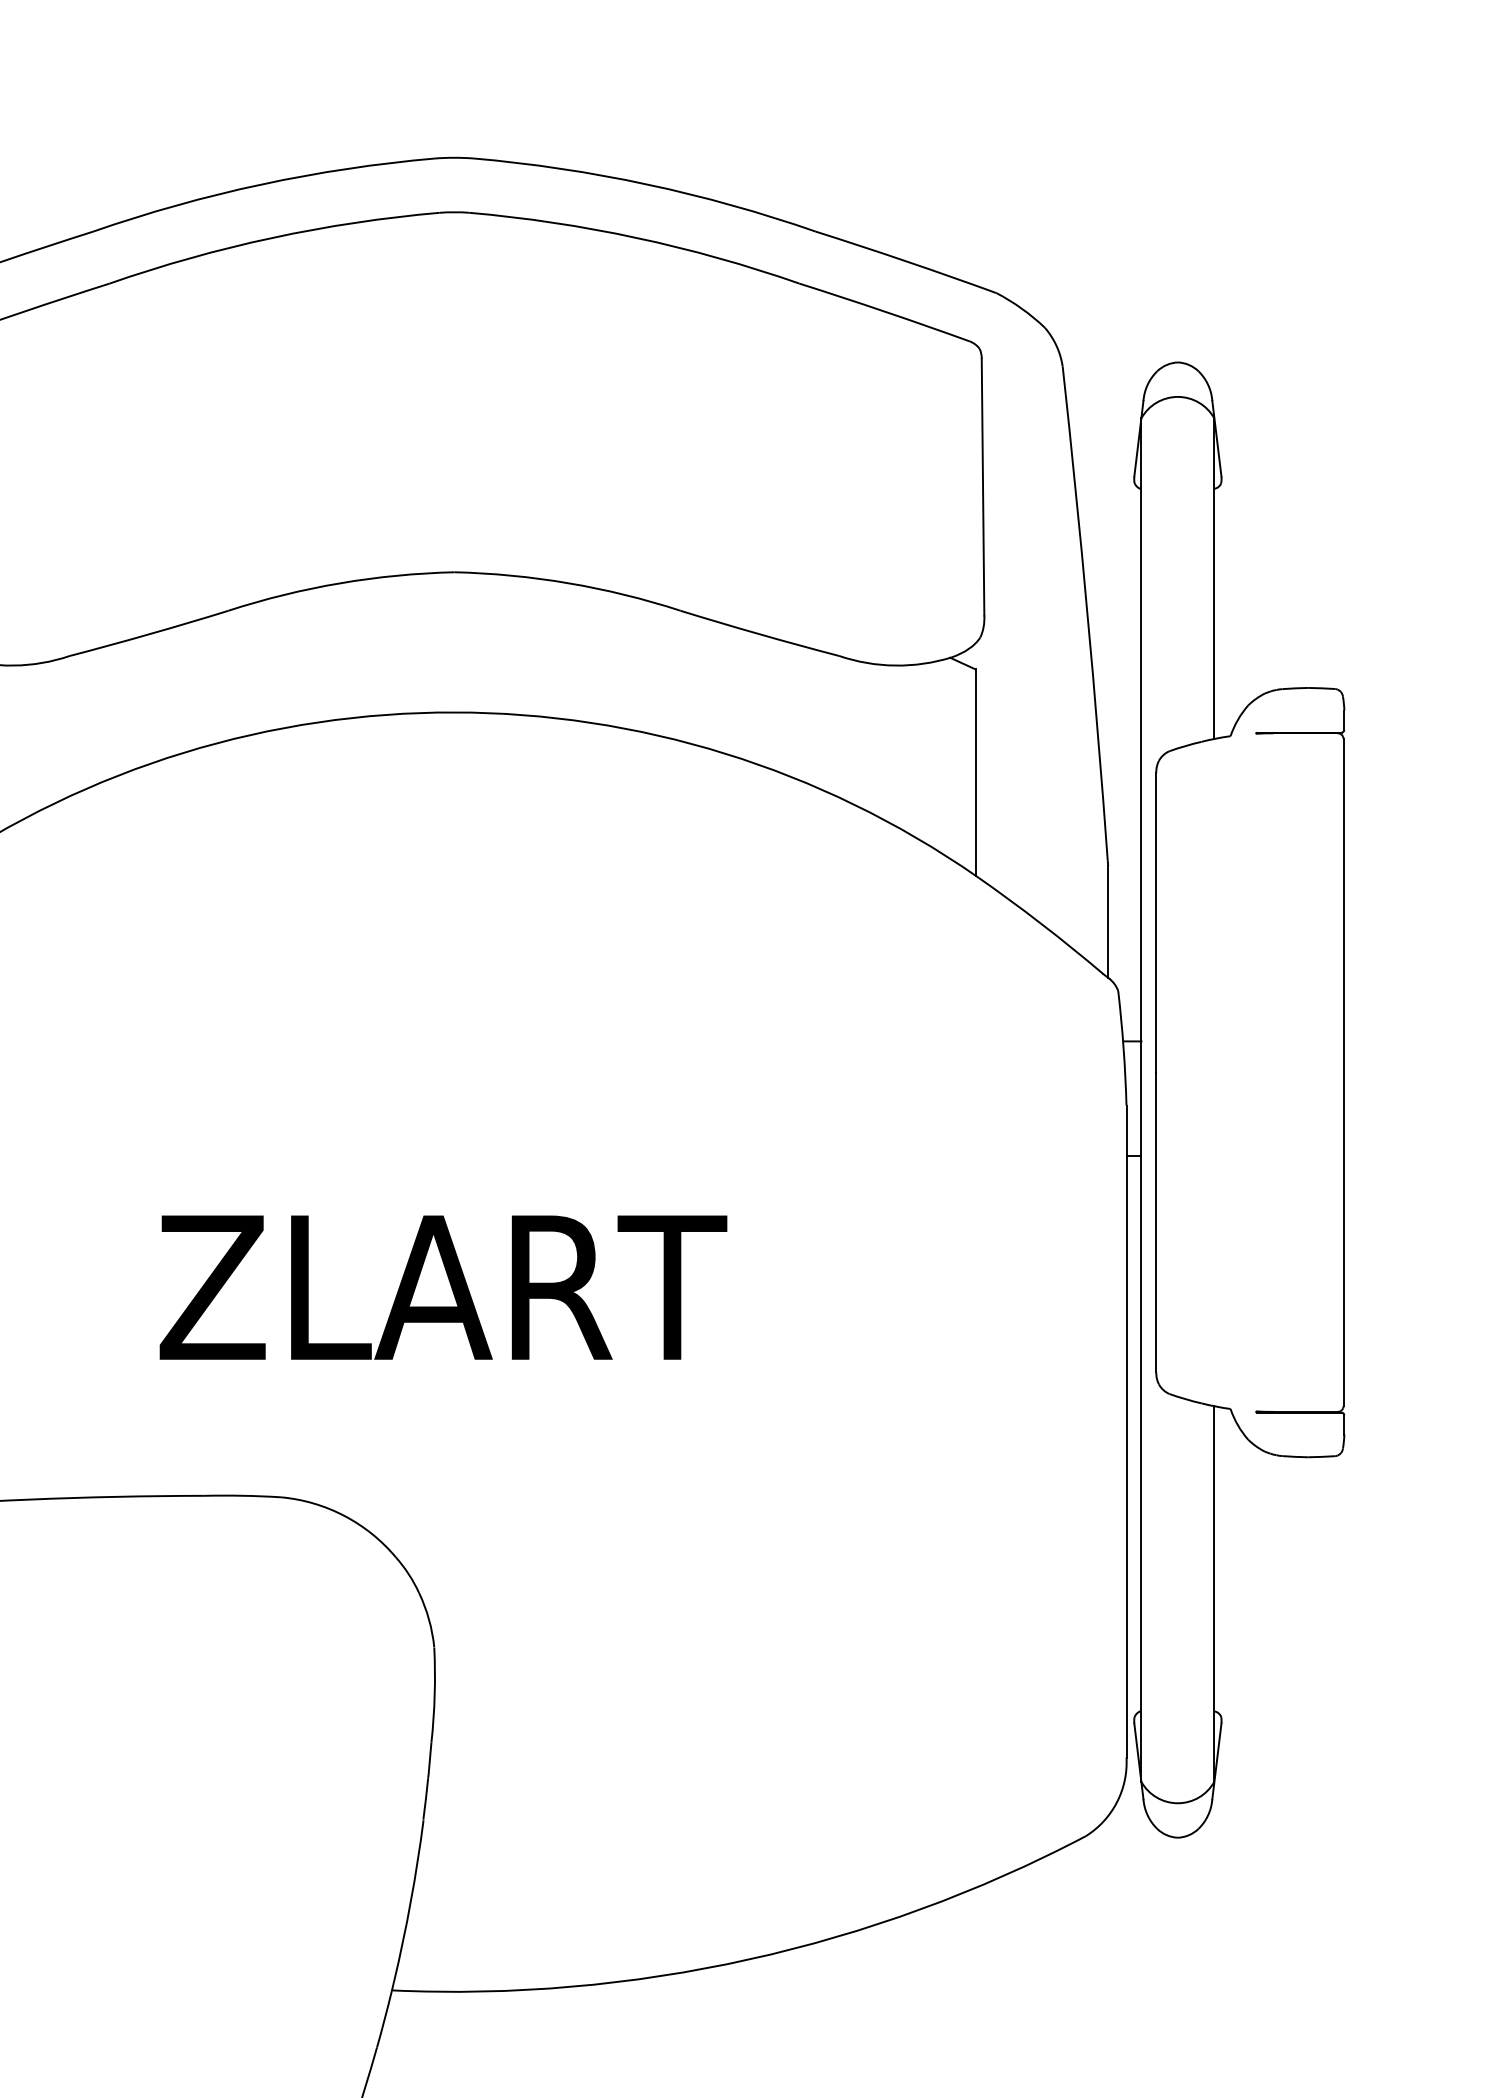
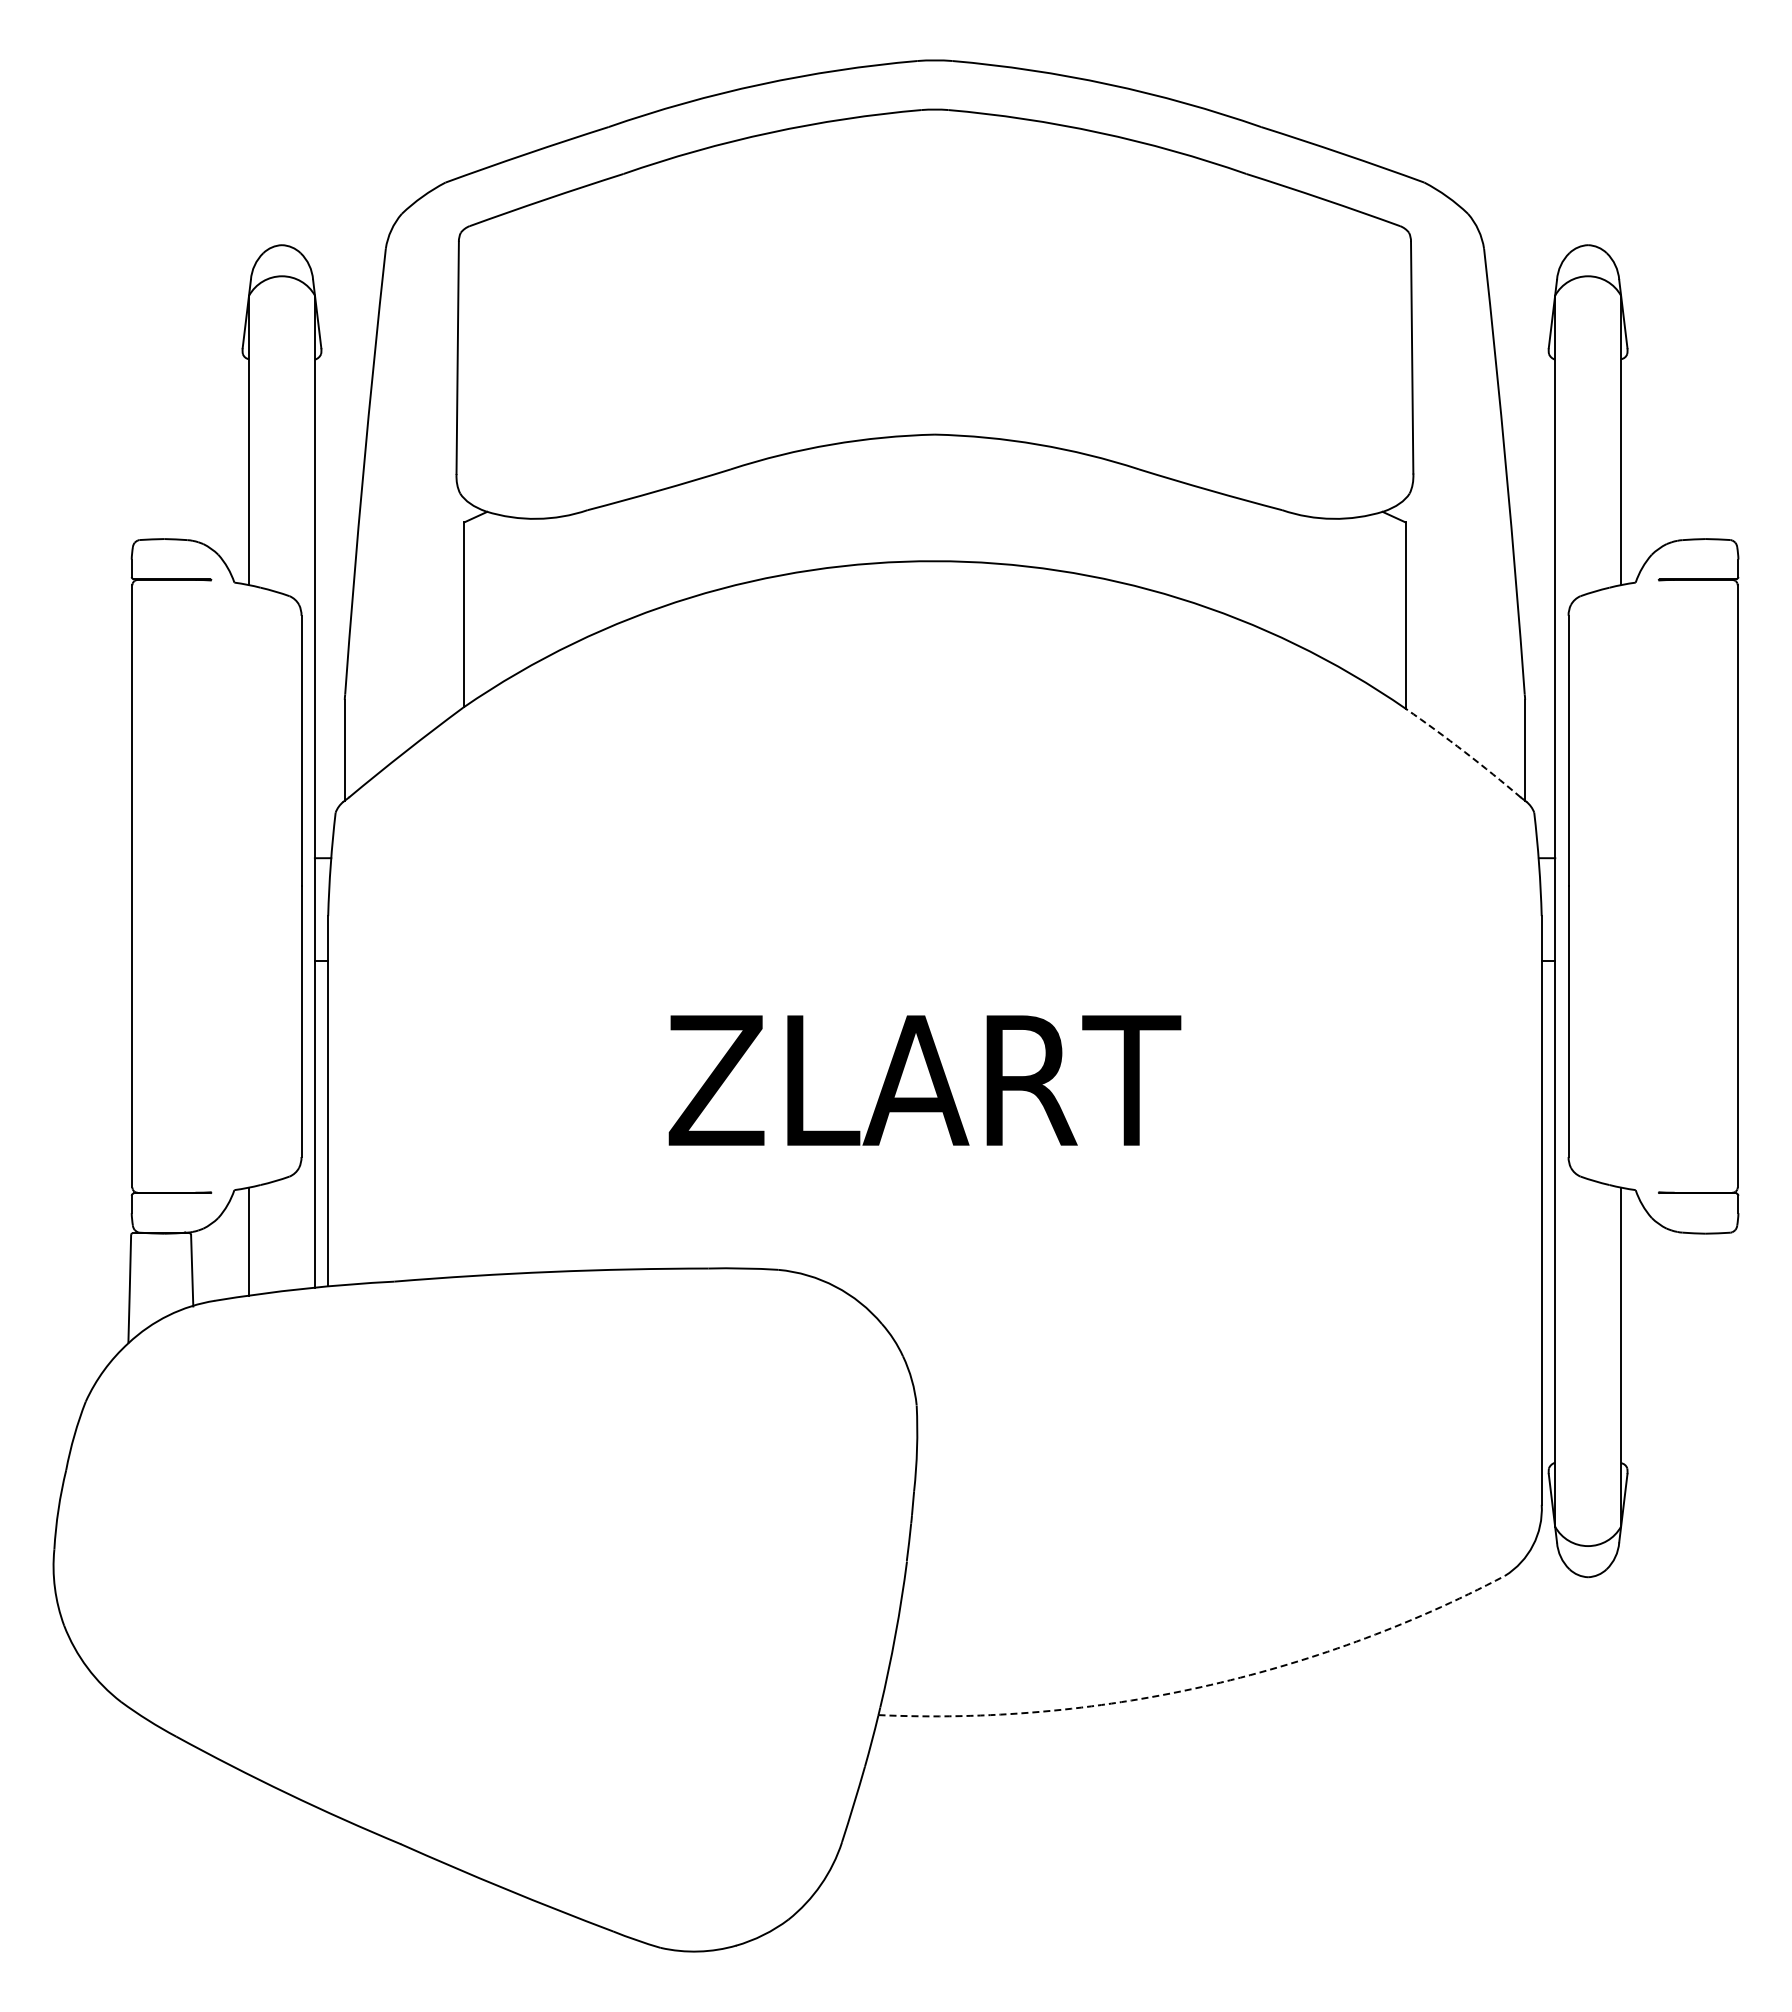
arc: (1040, 923) -> (1464, 751), solid -> dashed
arc: (749, 1959) -> (1201, 1687), solid -> dashed

